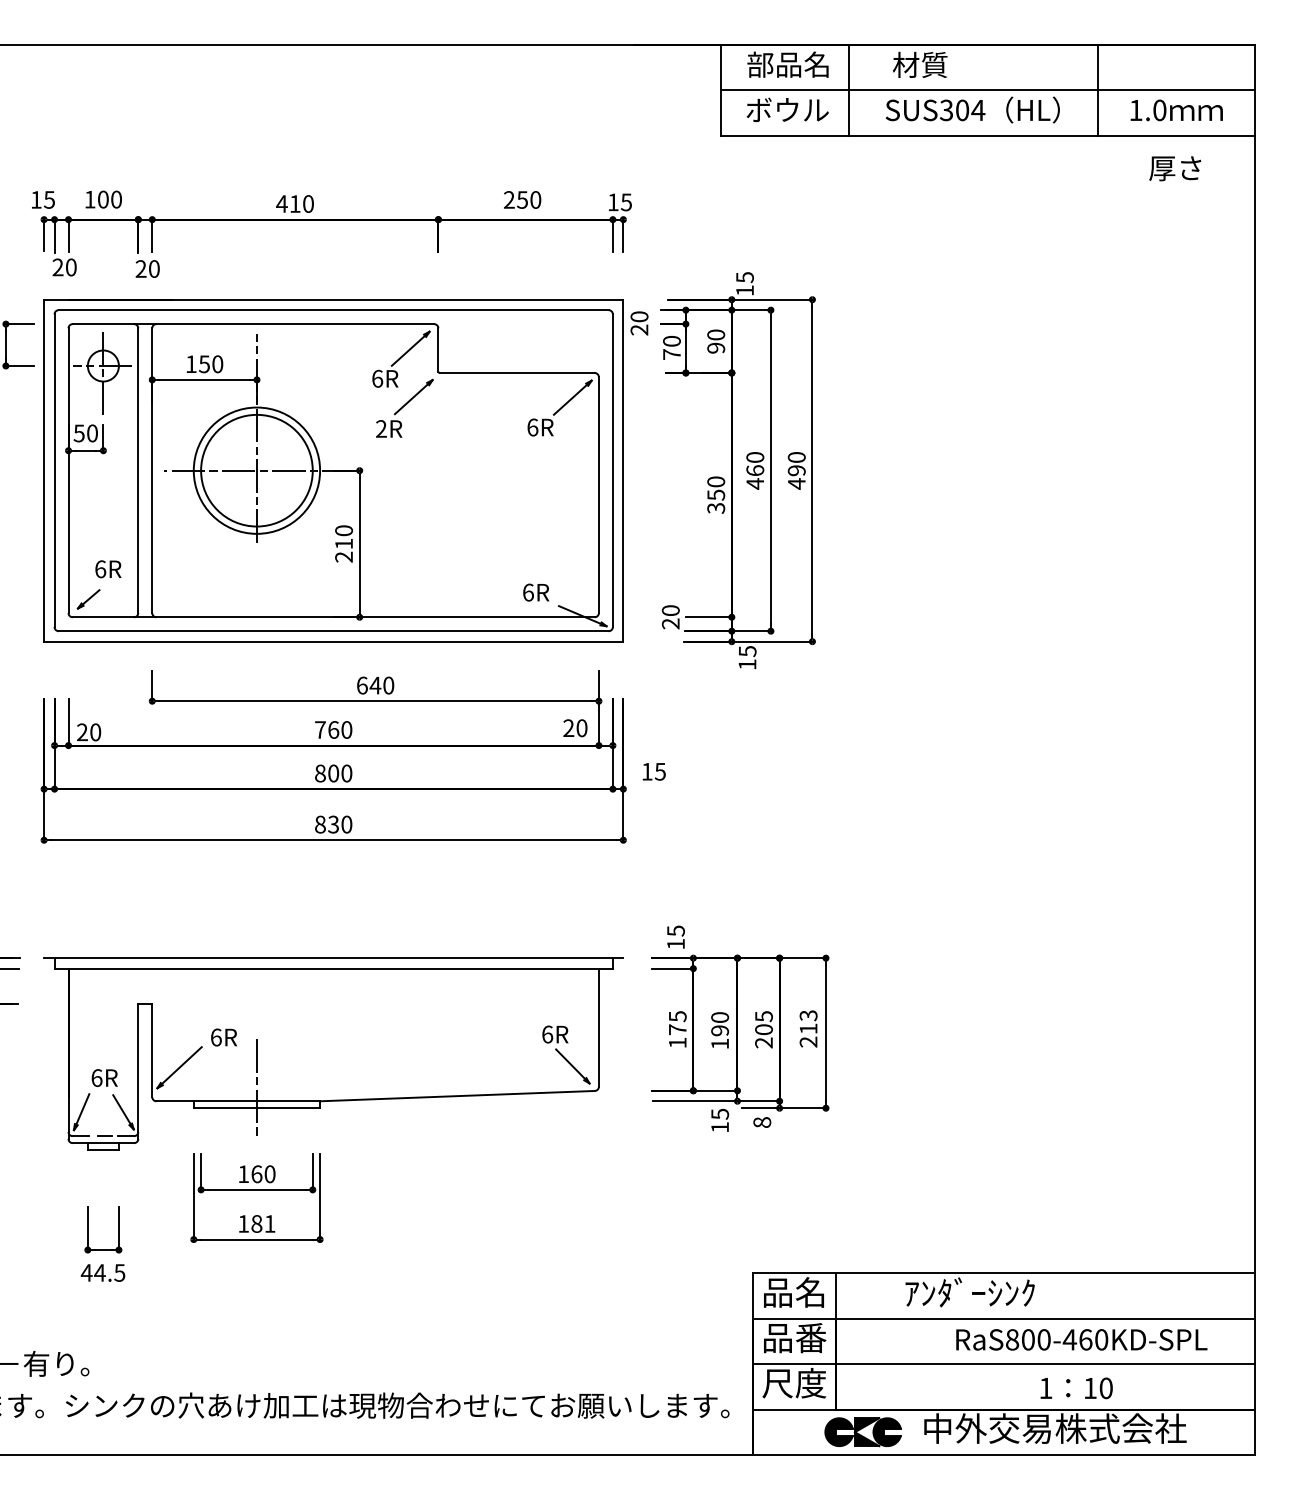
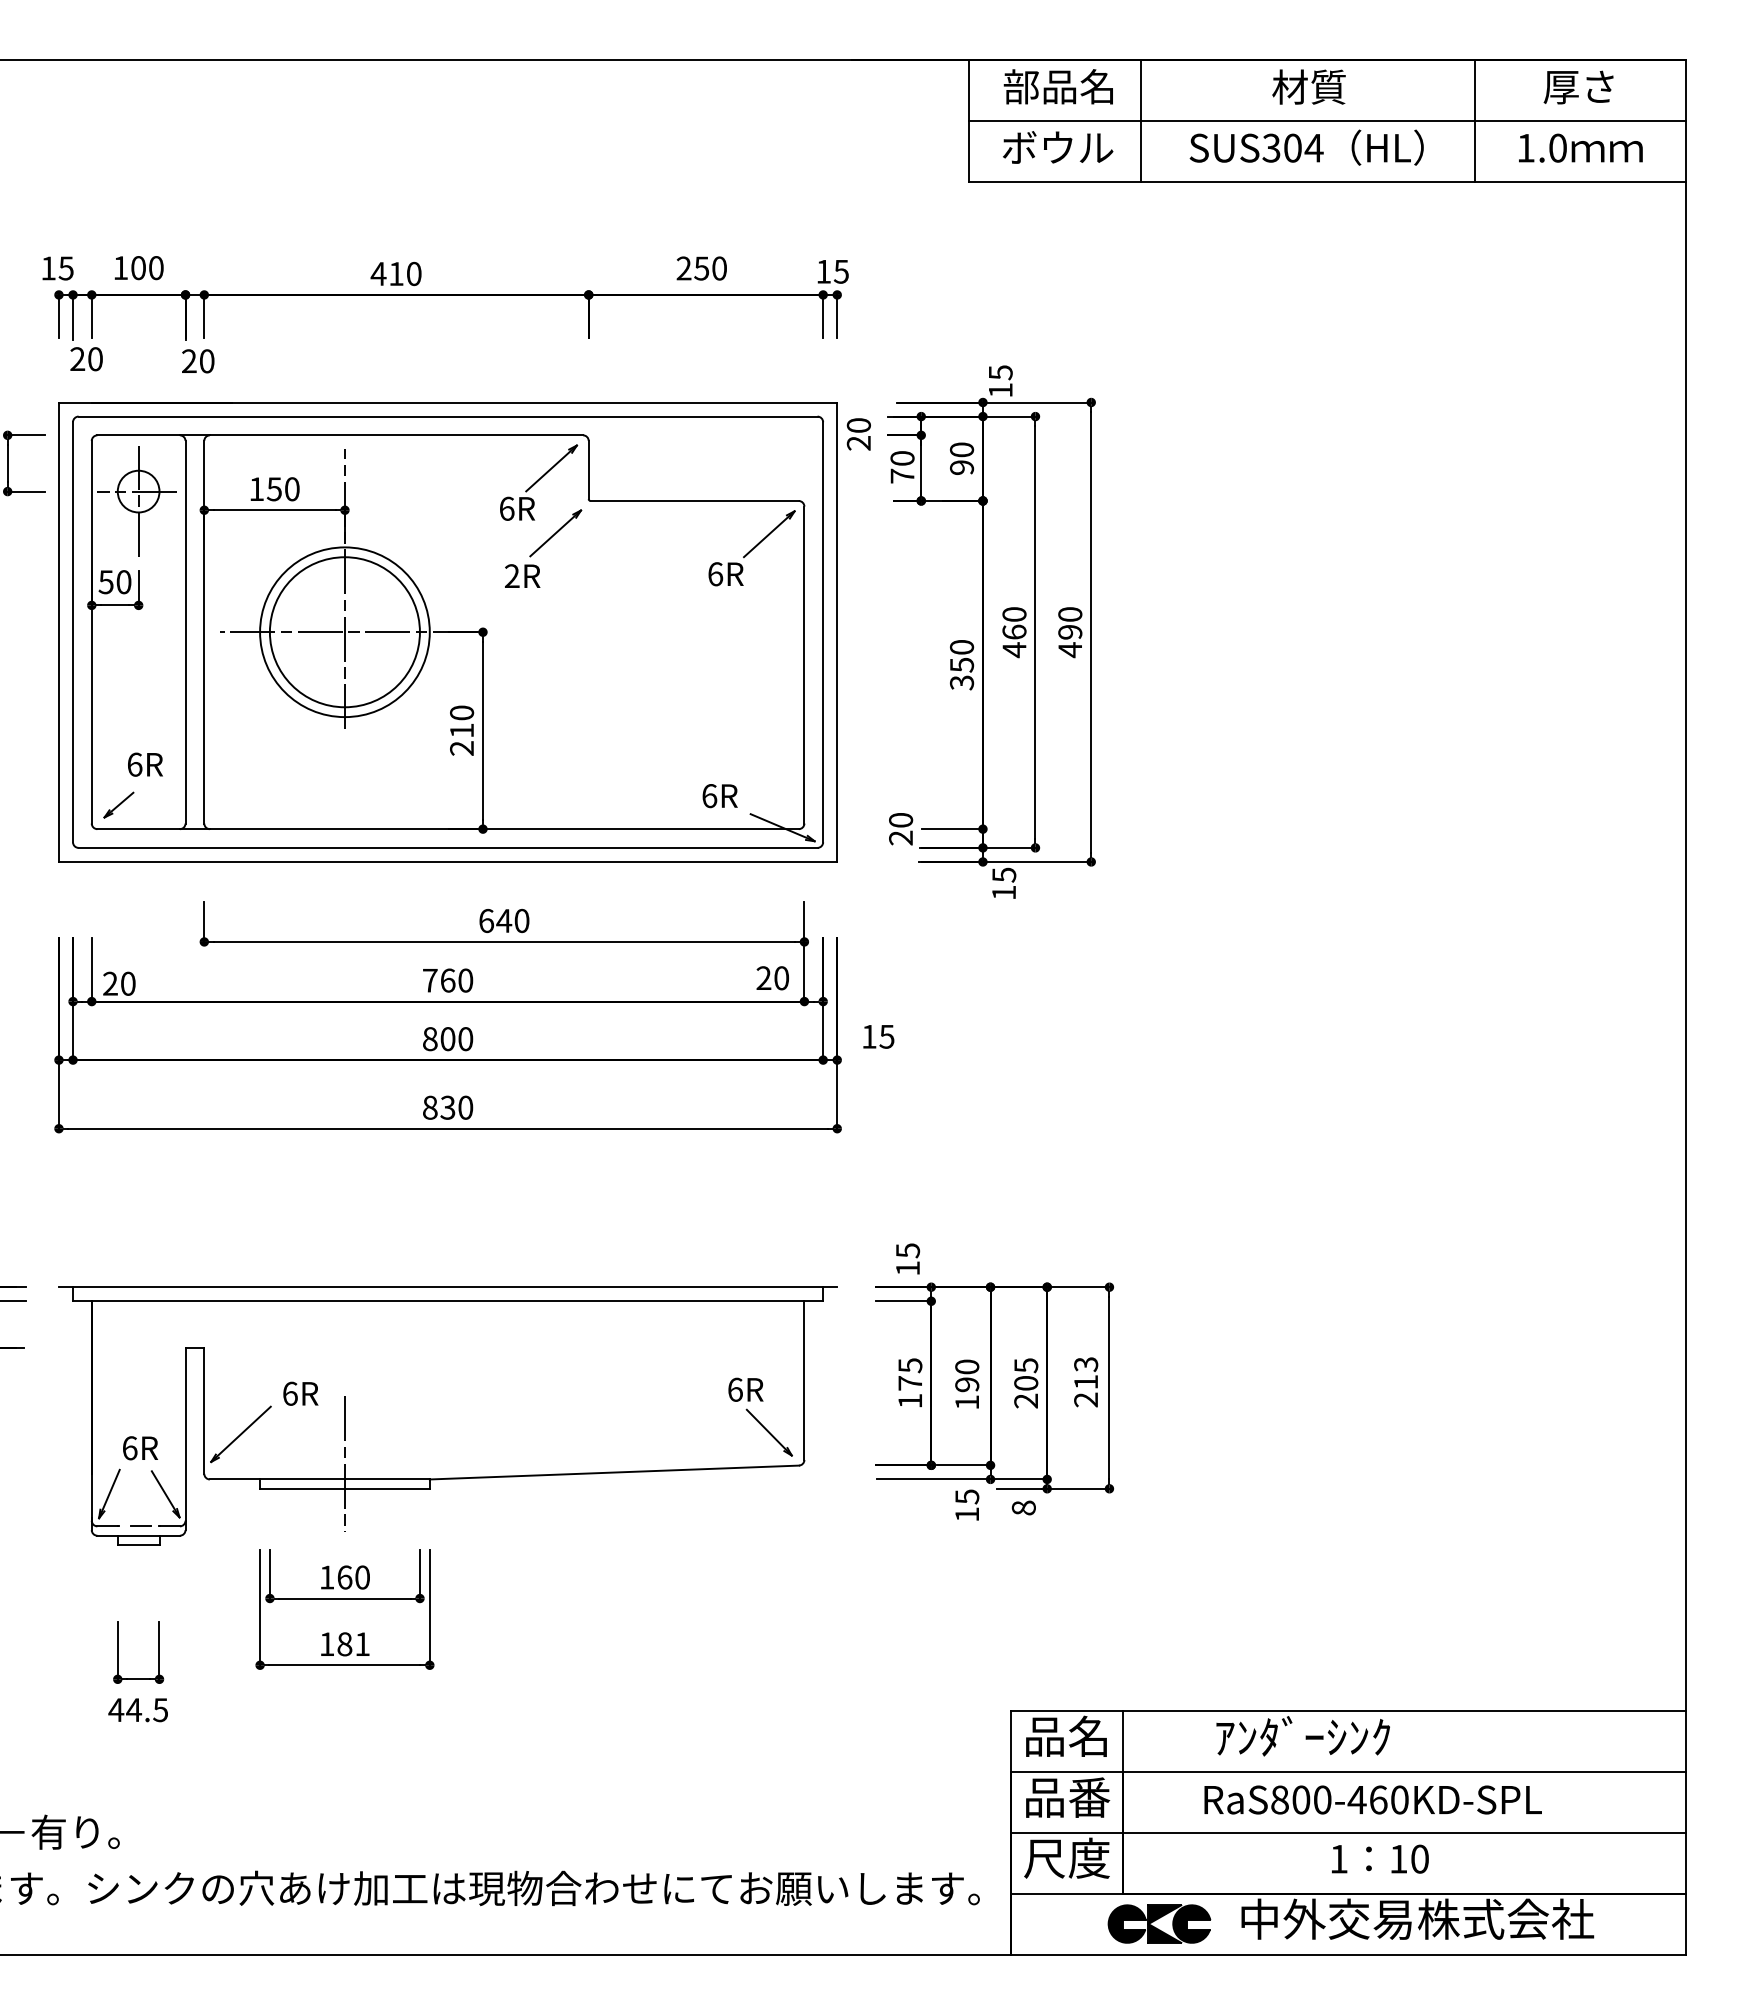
text: (919, 64) -> (1308, 86), moved
text: (1175, 168) -> (1578, 87), moved
text: (1081, 1339) -> (1372, 1799), moved
text: (1076, 1387) -> (1380, 1858), moved

